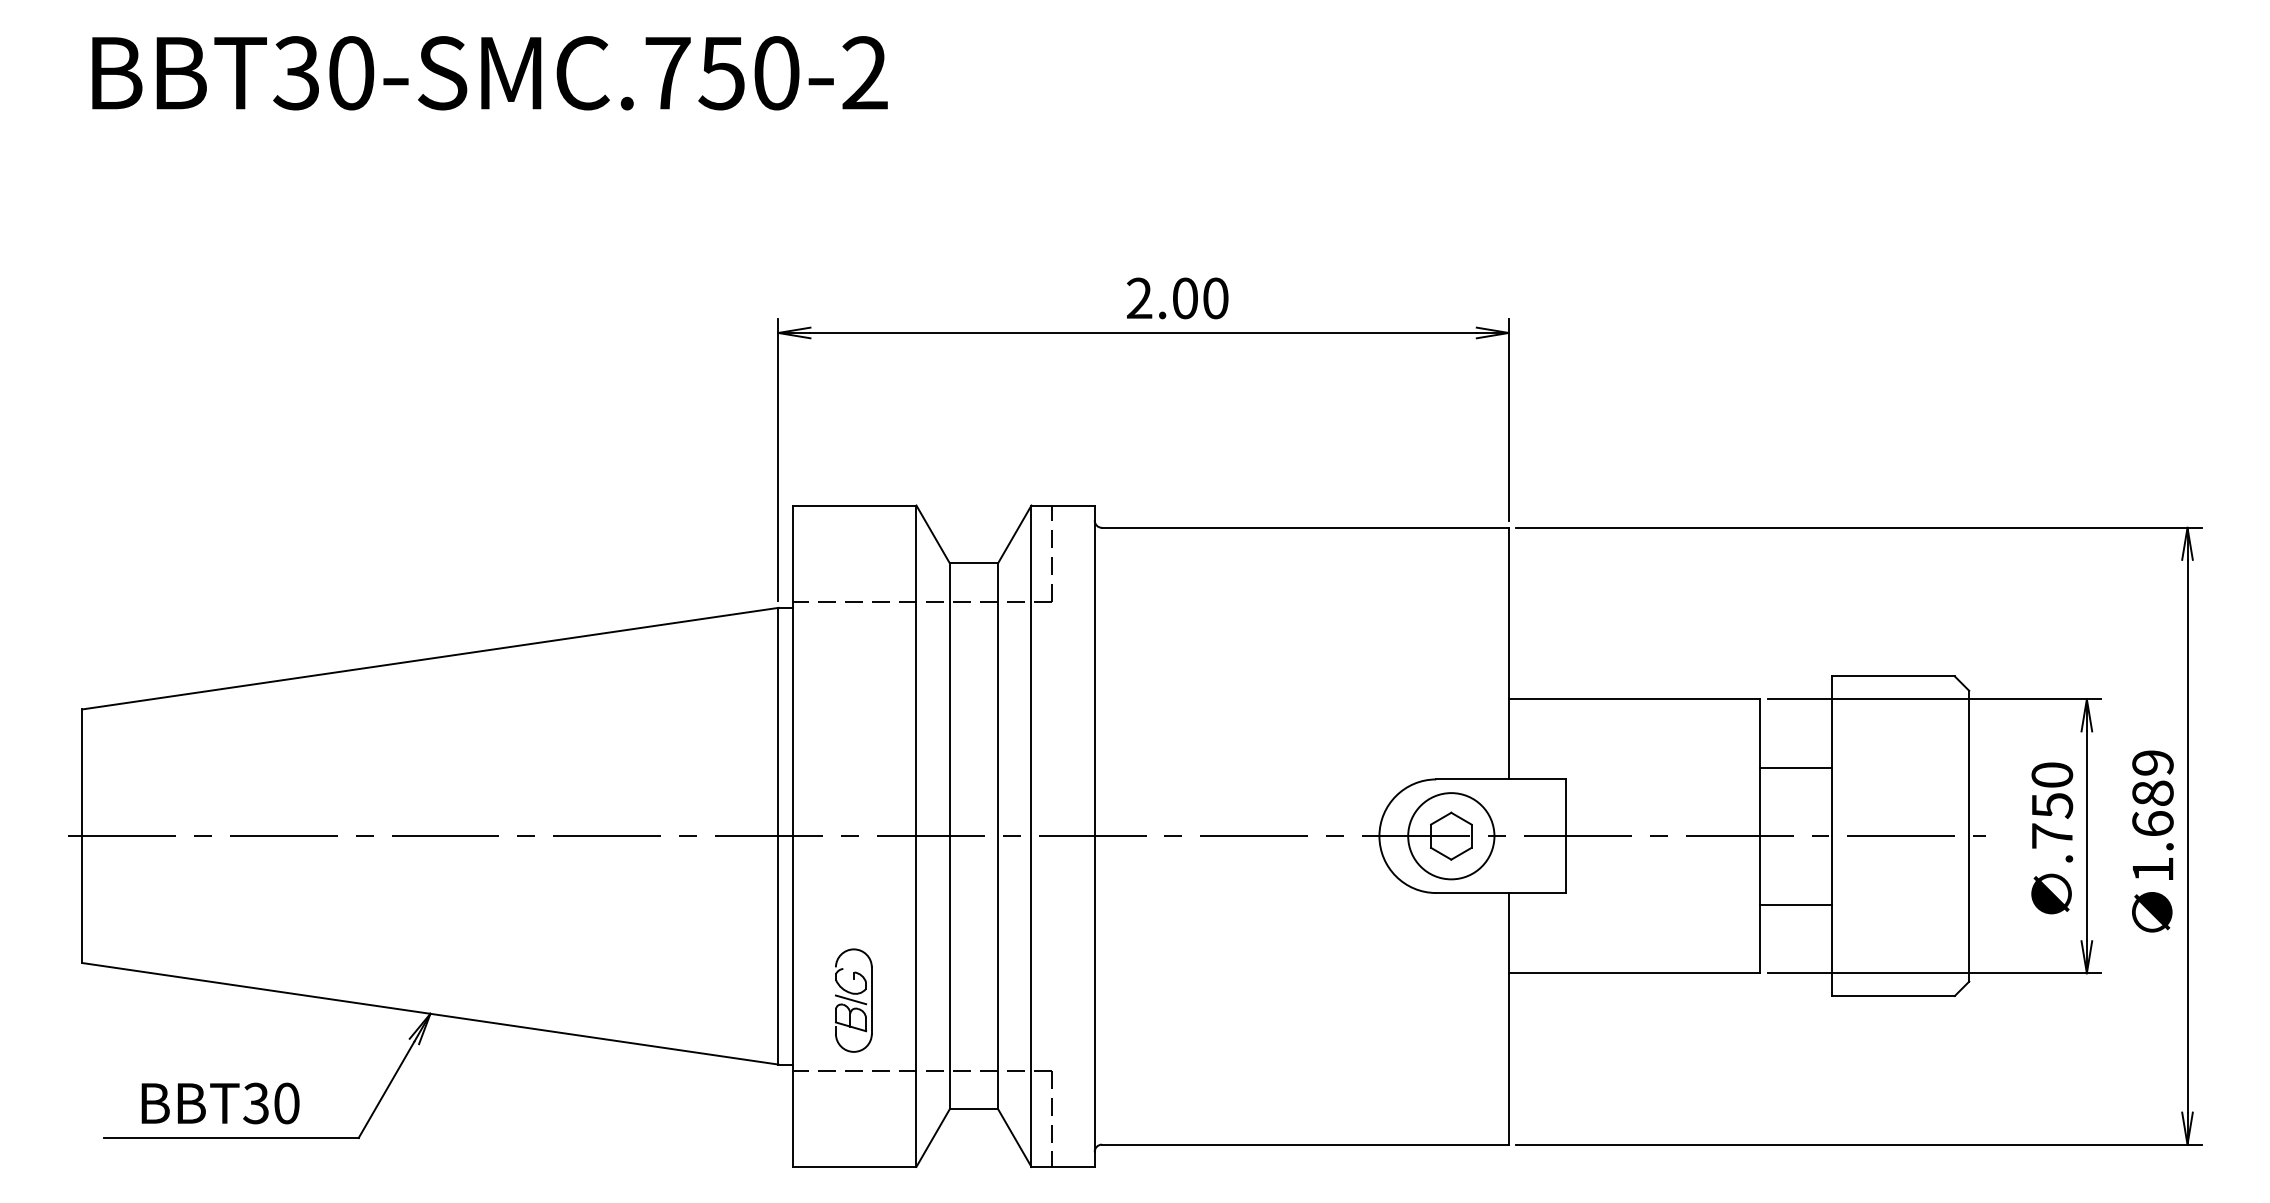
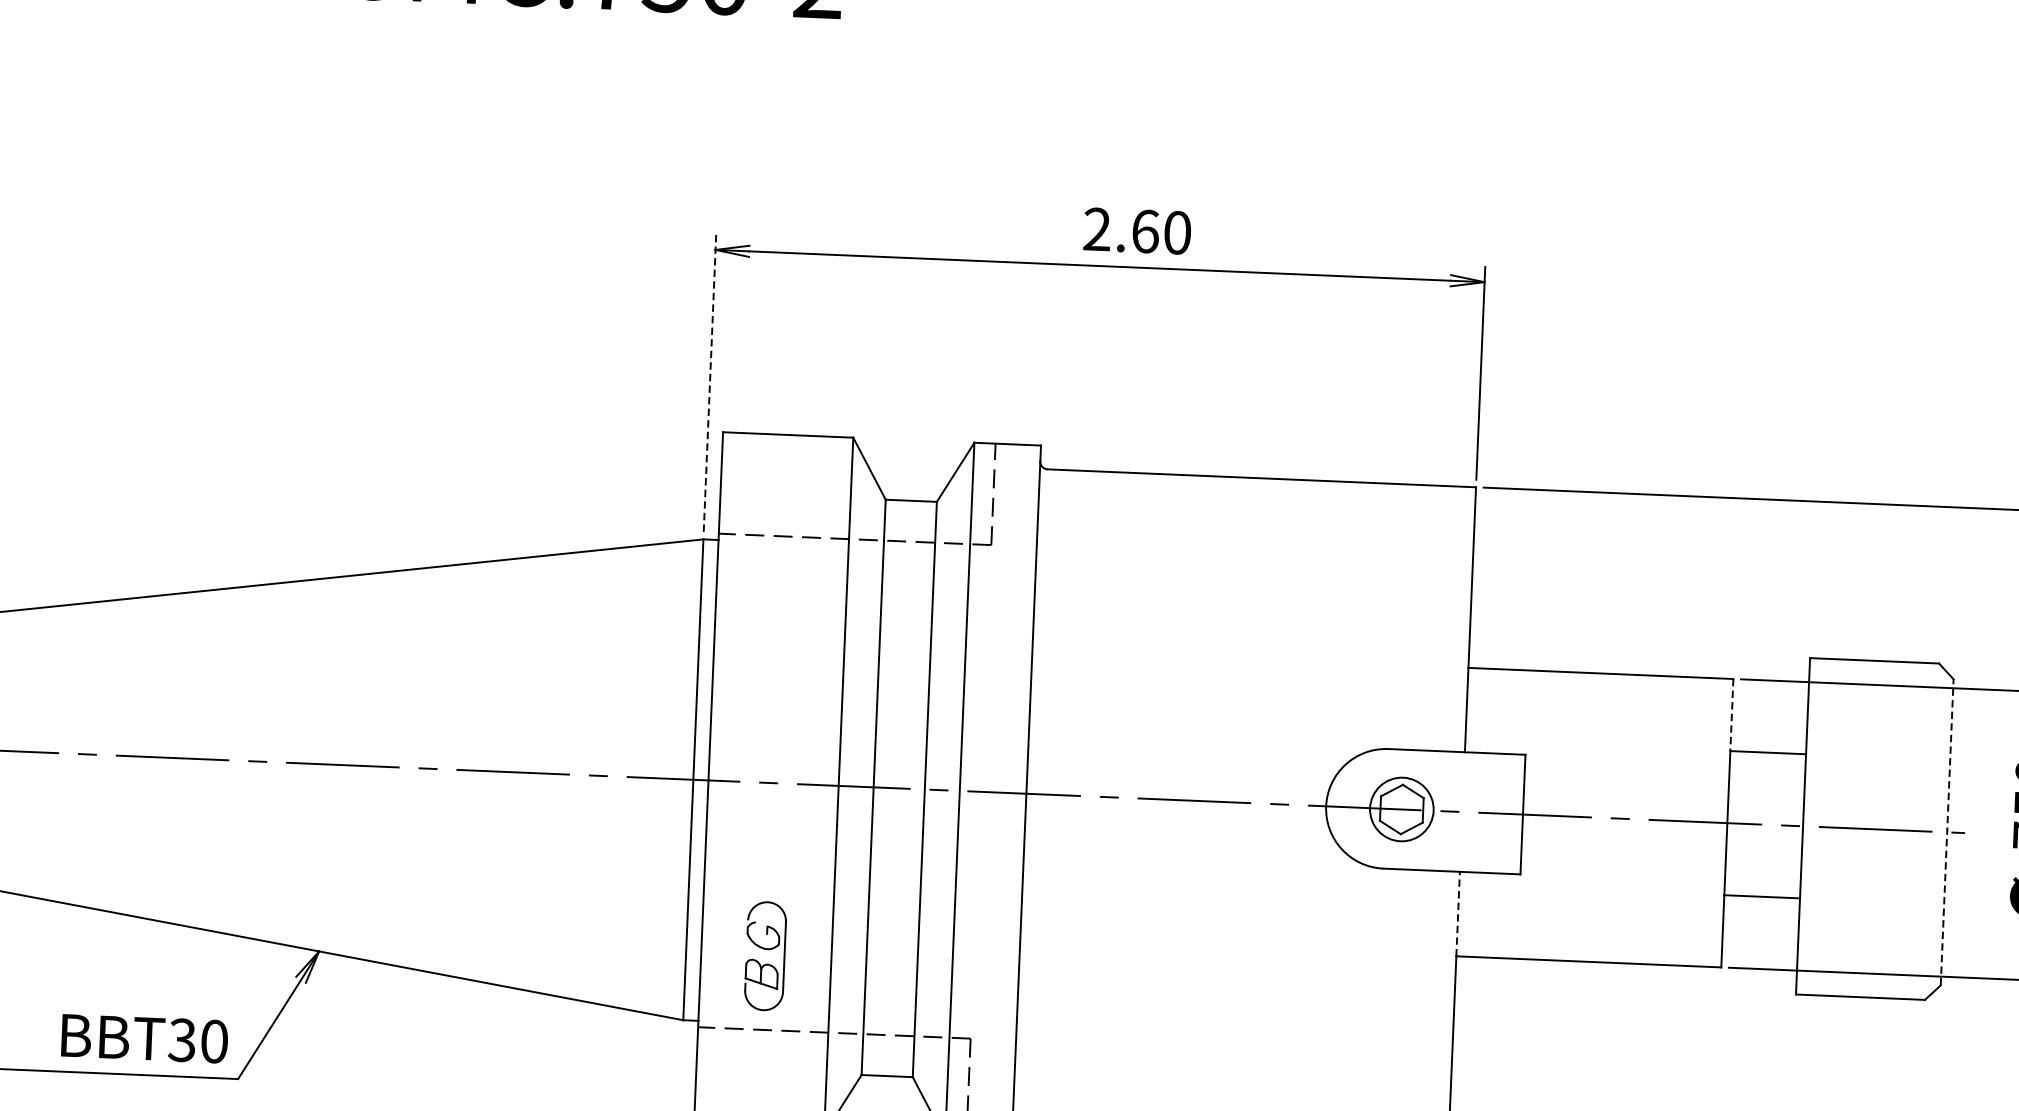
text: (1185, 298) -> (1145, 231), 2.00 -> 2.60
line: (778, 459) -> (710, 383), solid -> dashed
line: (1760, 734) -> (1731, 716), solid -> dashed
line: (1969, 835) -> (1947, 831), solid -> dashed
circle: (1451, 836) -> (1402, 809), size x0.7
line: (1508, 932) -> (1457, 913), solid -> dashed
line: (850, 999) -> (762, 954), removed
text: (220, 1103) -> (144, 1038), moved

